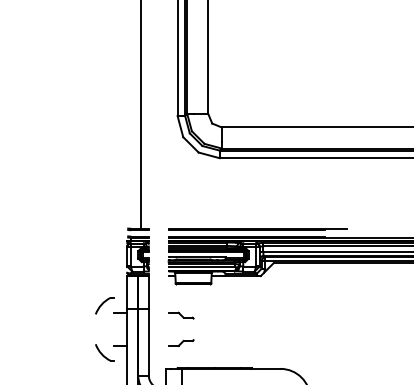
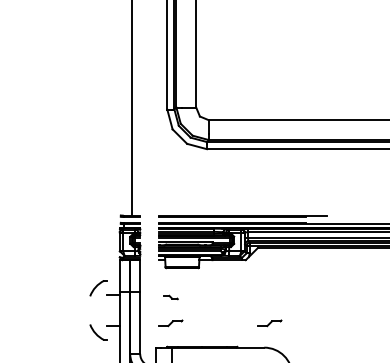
part: (180, 315) -> (170, 297), size x0.6
part: (286, 343) -> (269, 323), added

